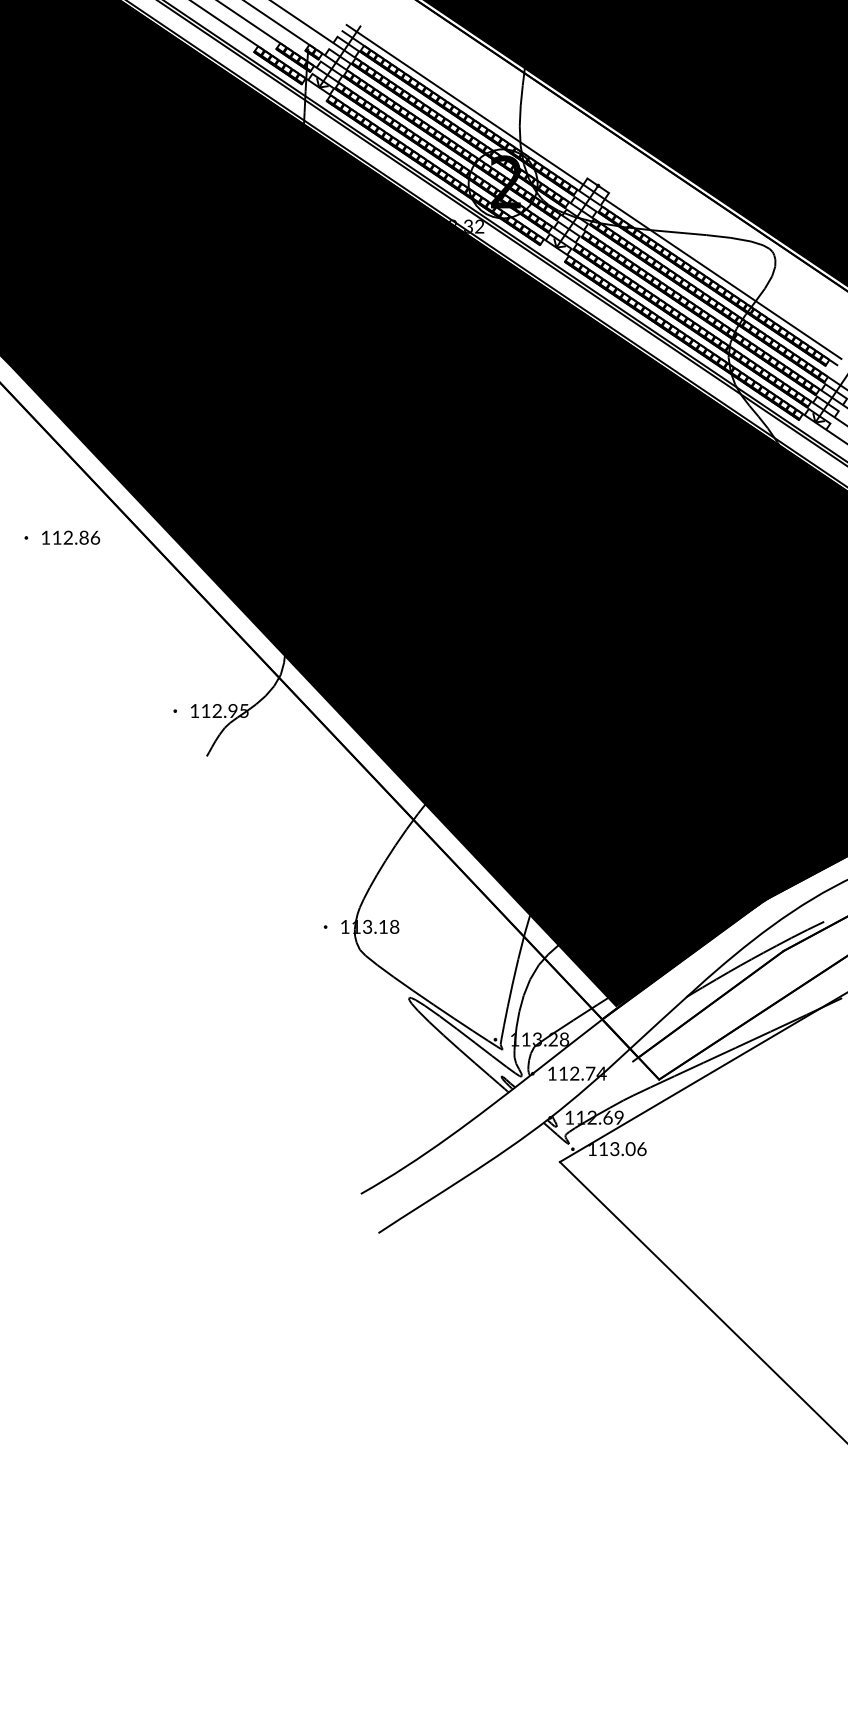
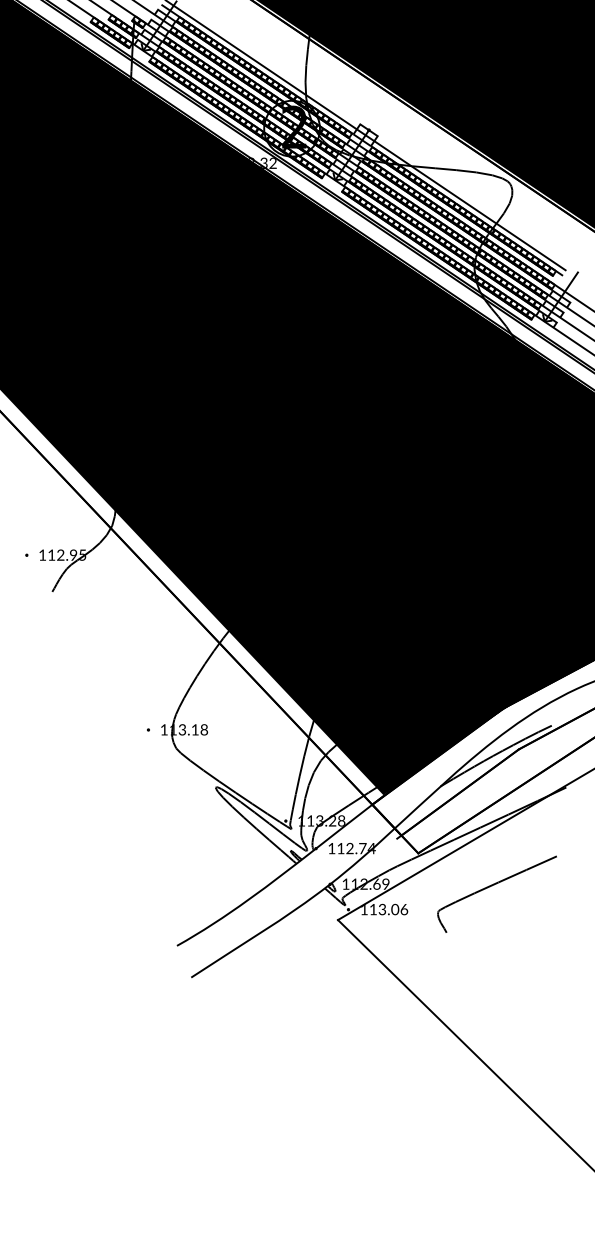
part: (752, 1119) -> (493, 885), added

